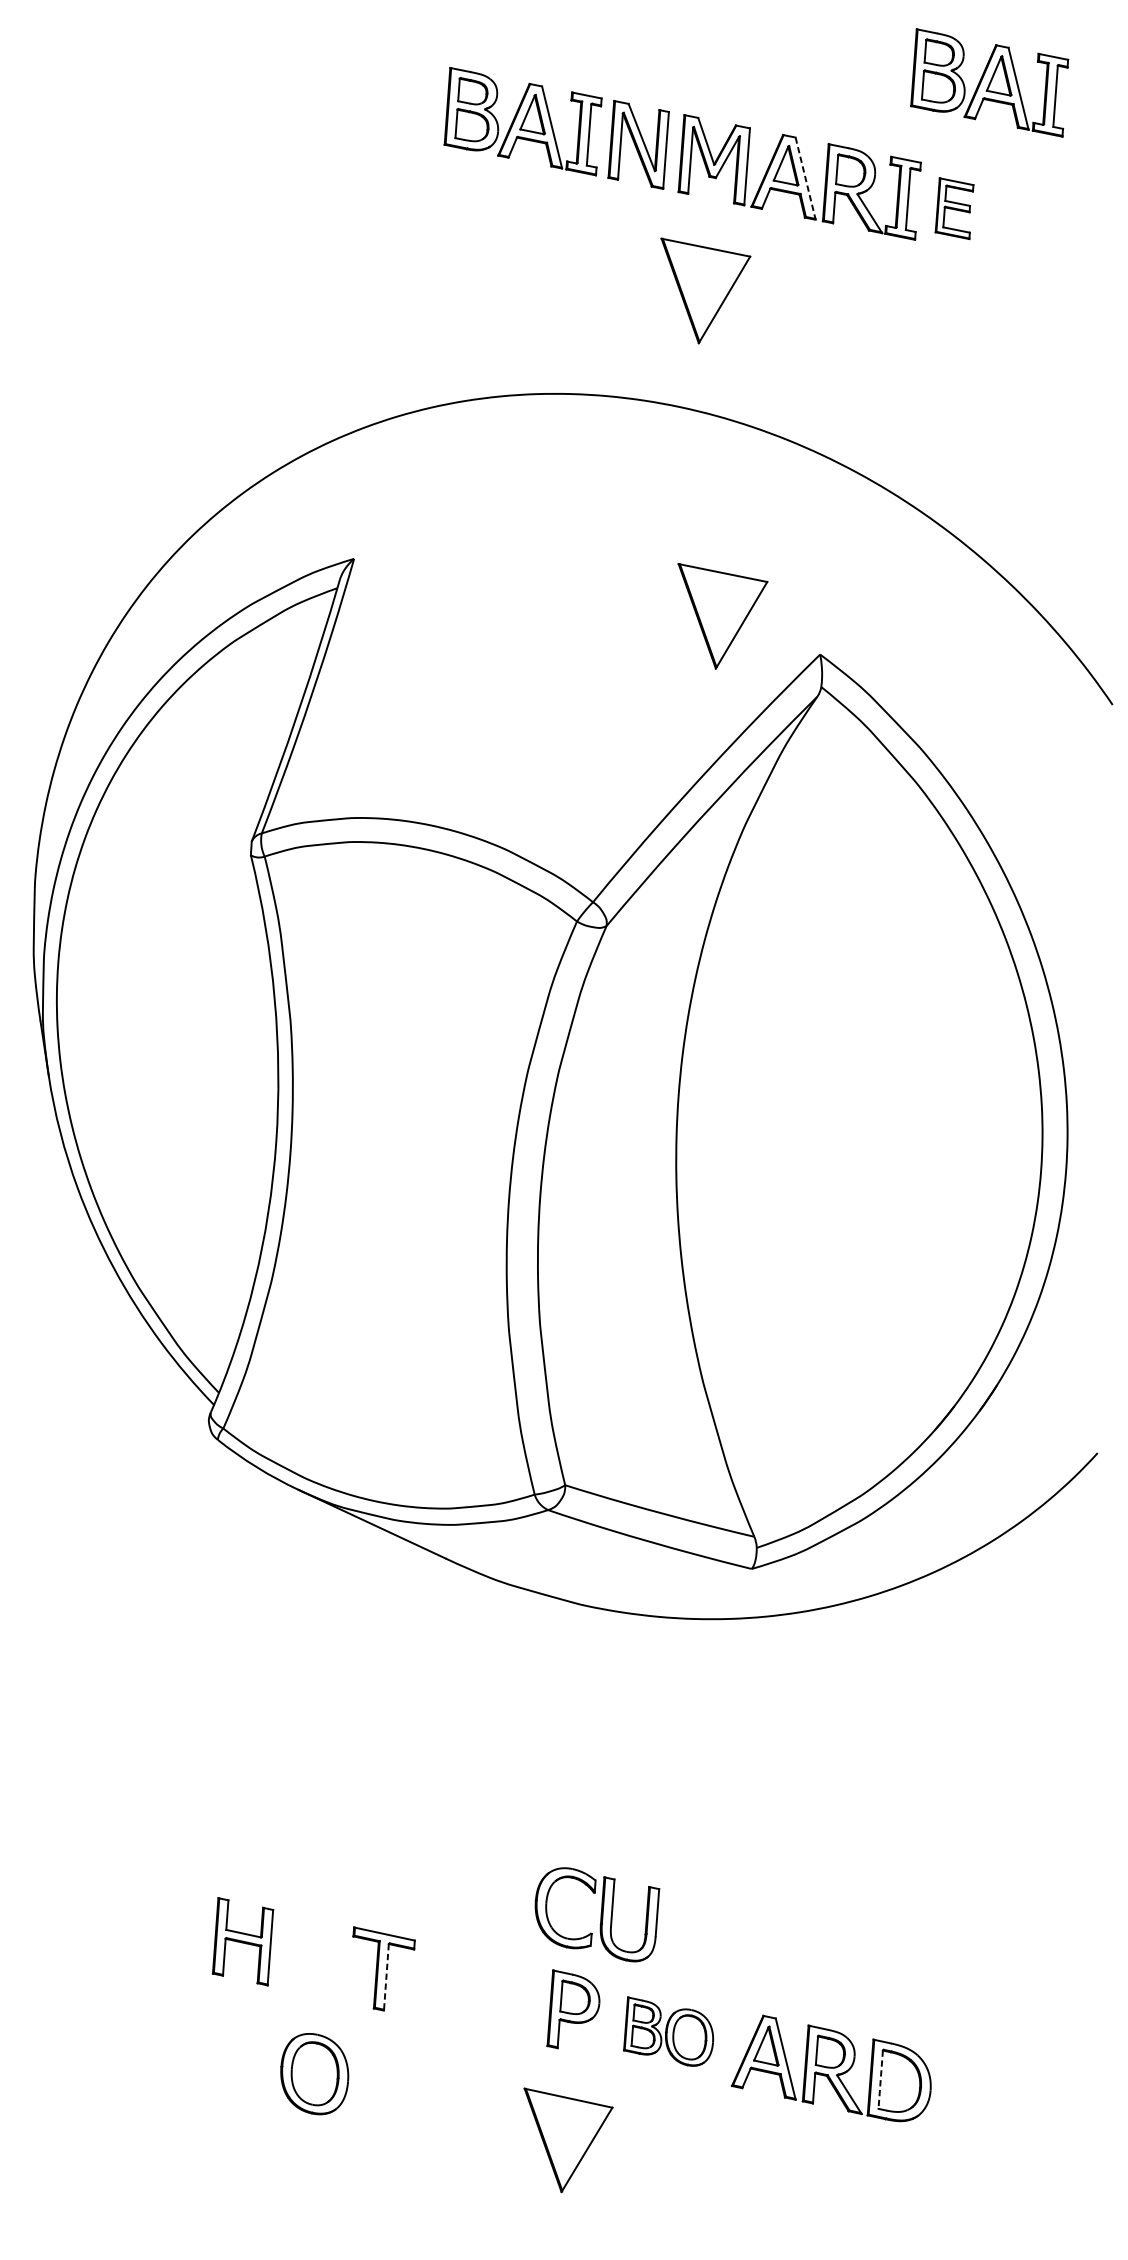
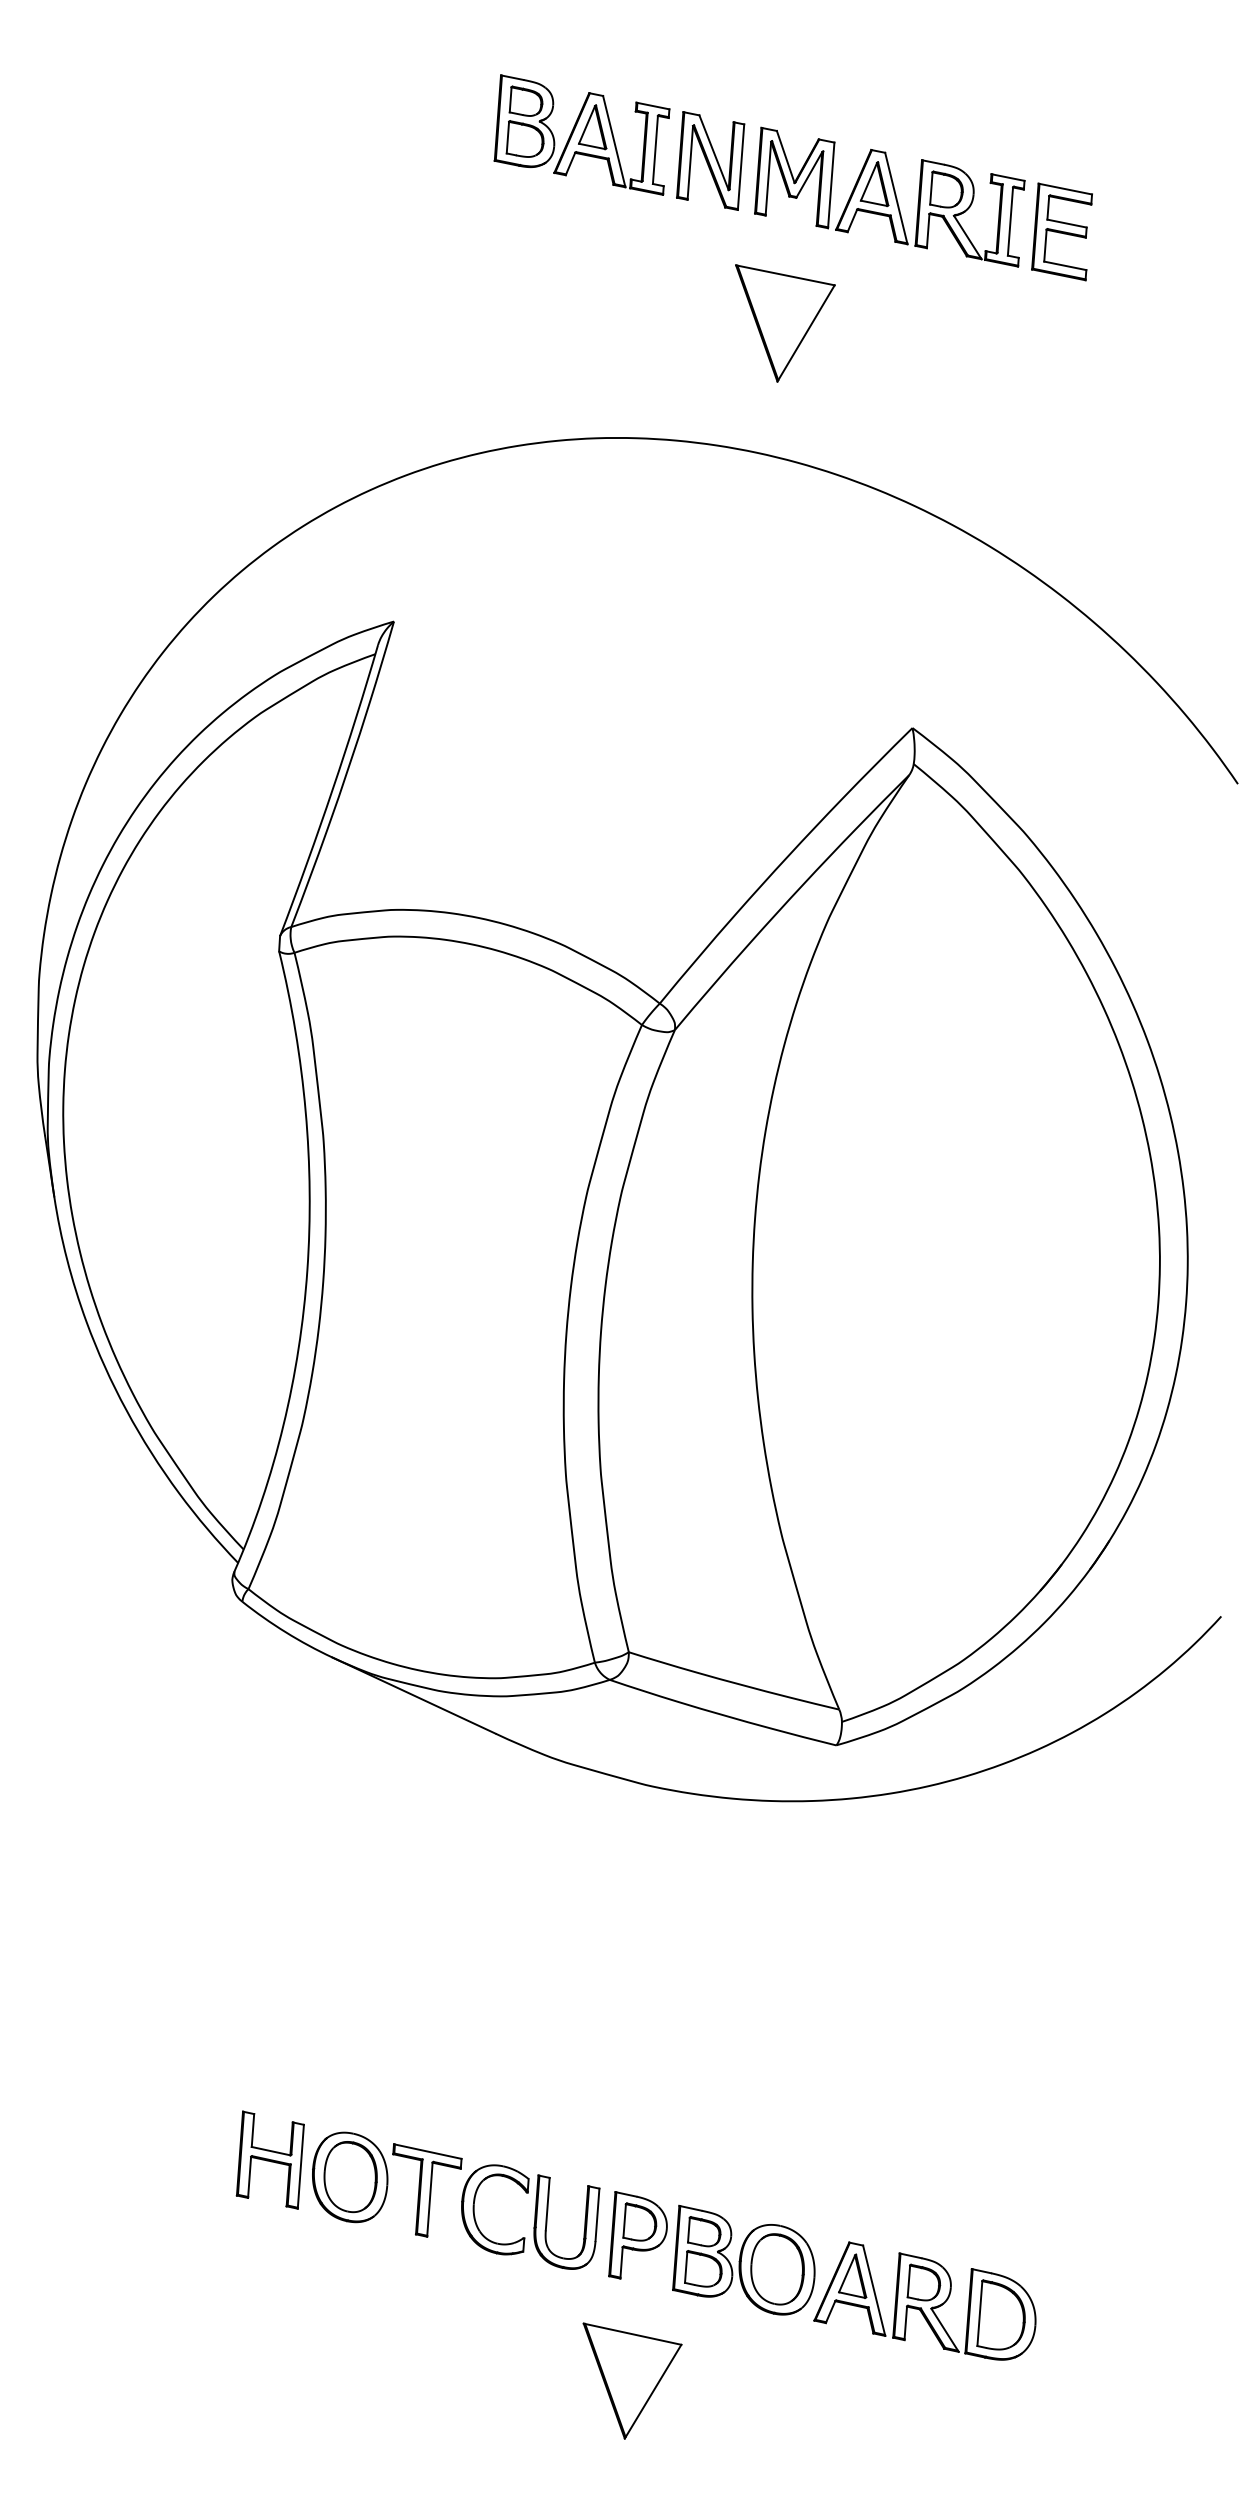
part: (989, 82) -> (1100, 91), removed
line: (805, 179) -> (896, 199), dashed -> solid
part: (954, 208) -> (1061, 231), size x1.43
part: (723, 616) -> (804, 685), removed
part: (597, 1914) -> (530, 2216), moved
line: (386, 1978) -> (429, 2200), dashed -> solid
part: (668, 2031) -> (743, 2259), size x1.43
part: (315, 2074) -> (350, 2177), moved
line: (880, 2079) -> (979, 2313), dashed -> solid

